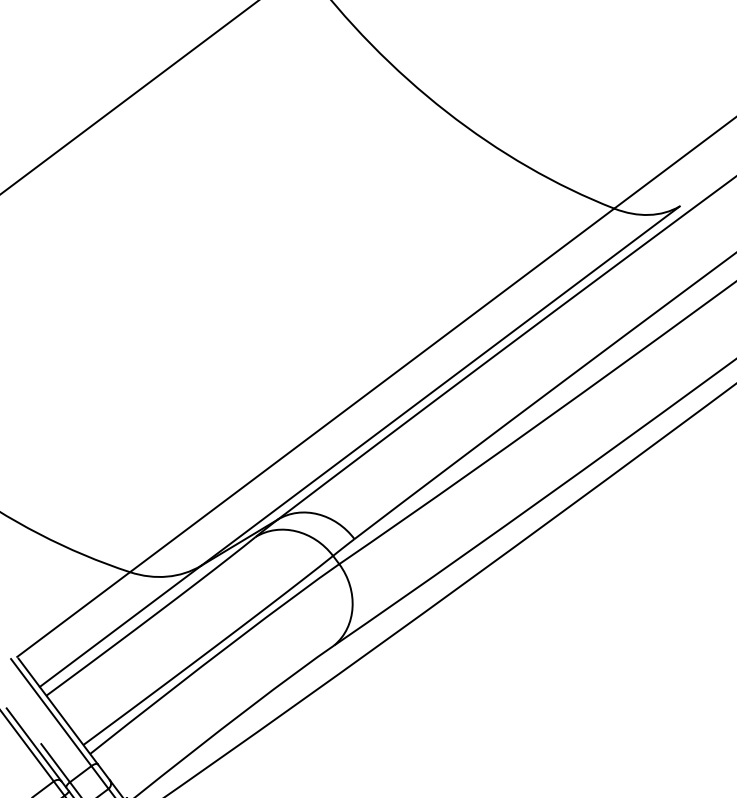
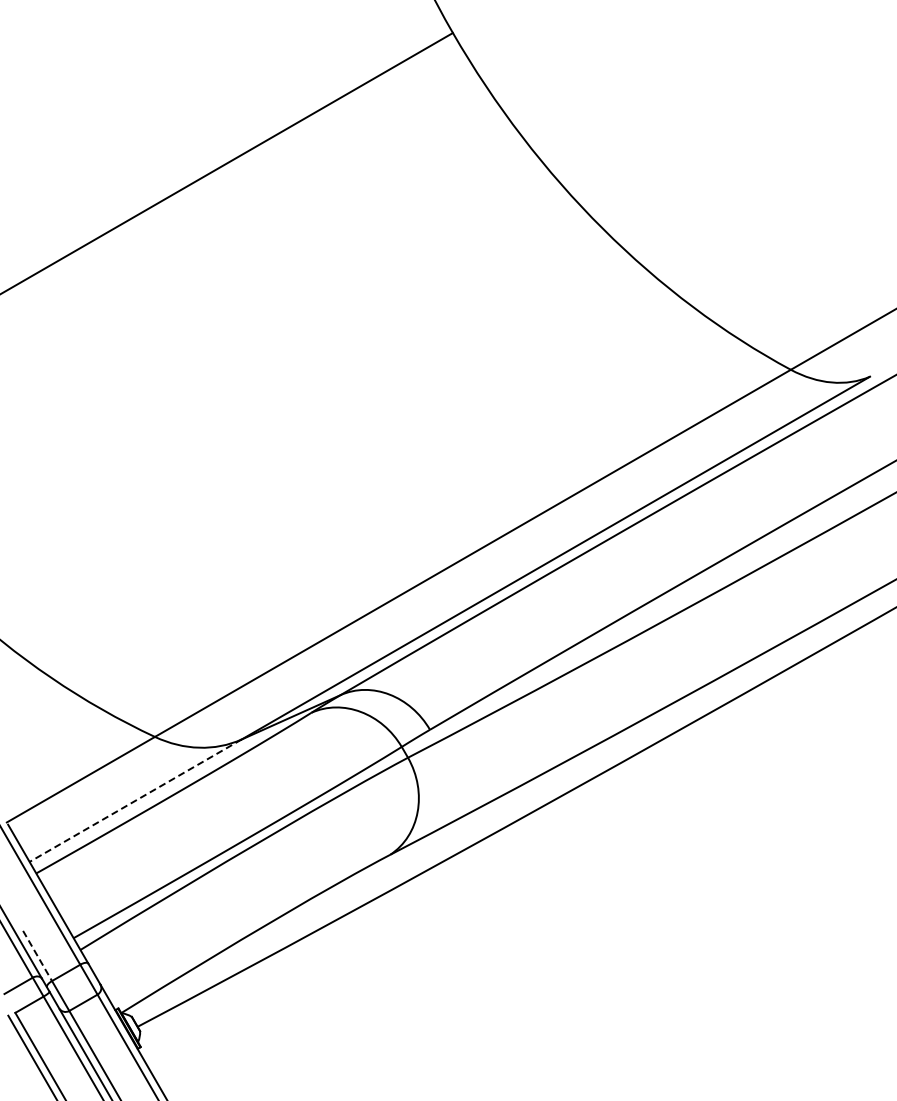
line: (120, 626) -> (135, 800), solid -> dashed
line: (55, 762) -> (37, 955), solid -> dashed

